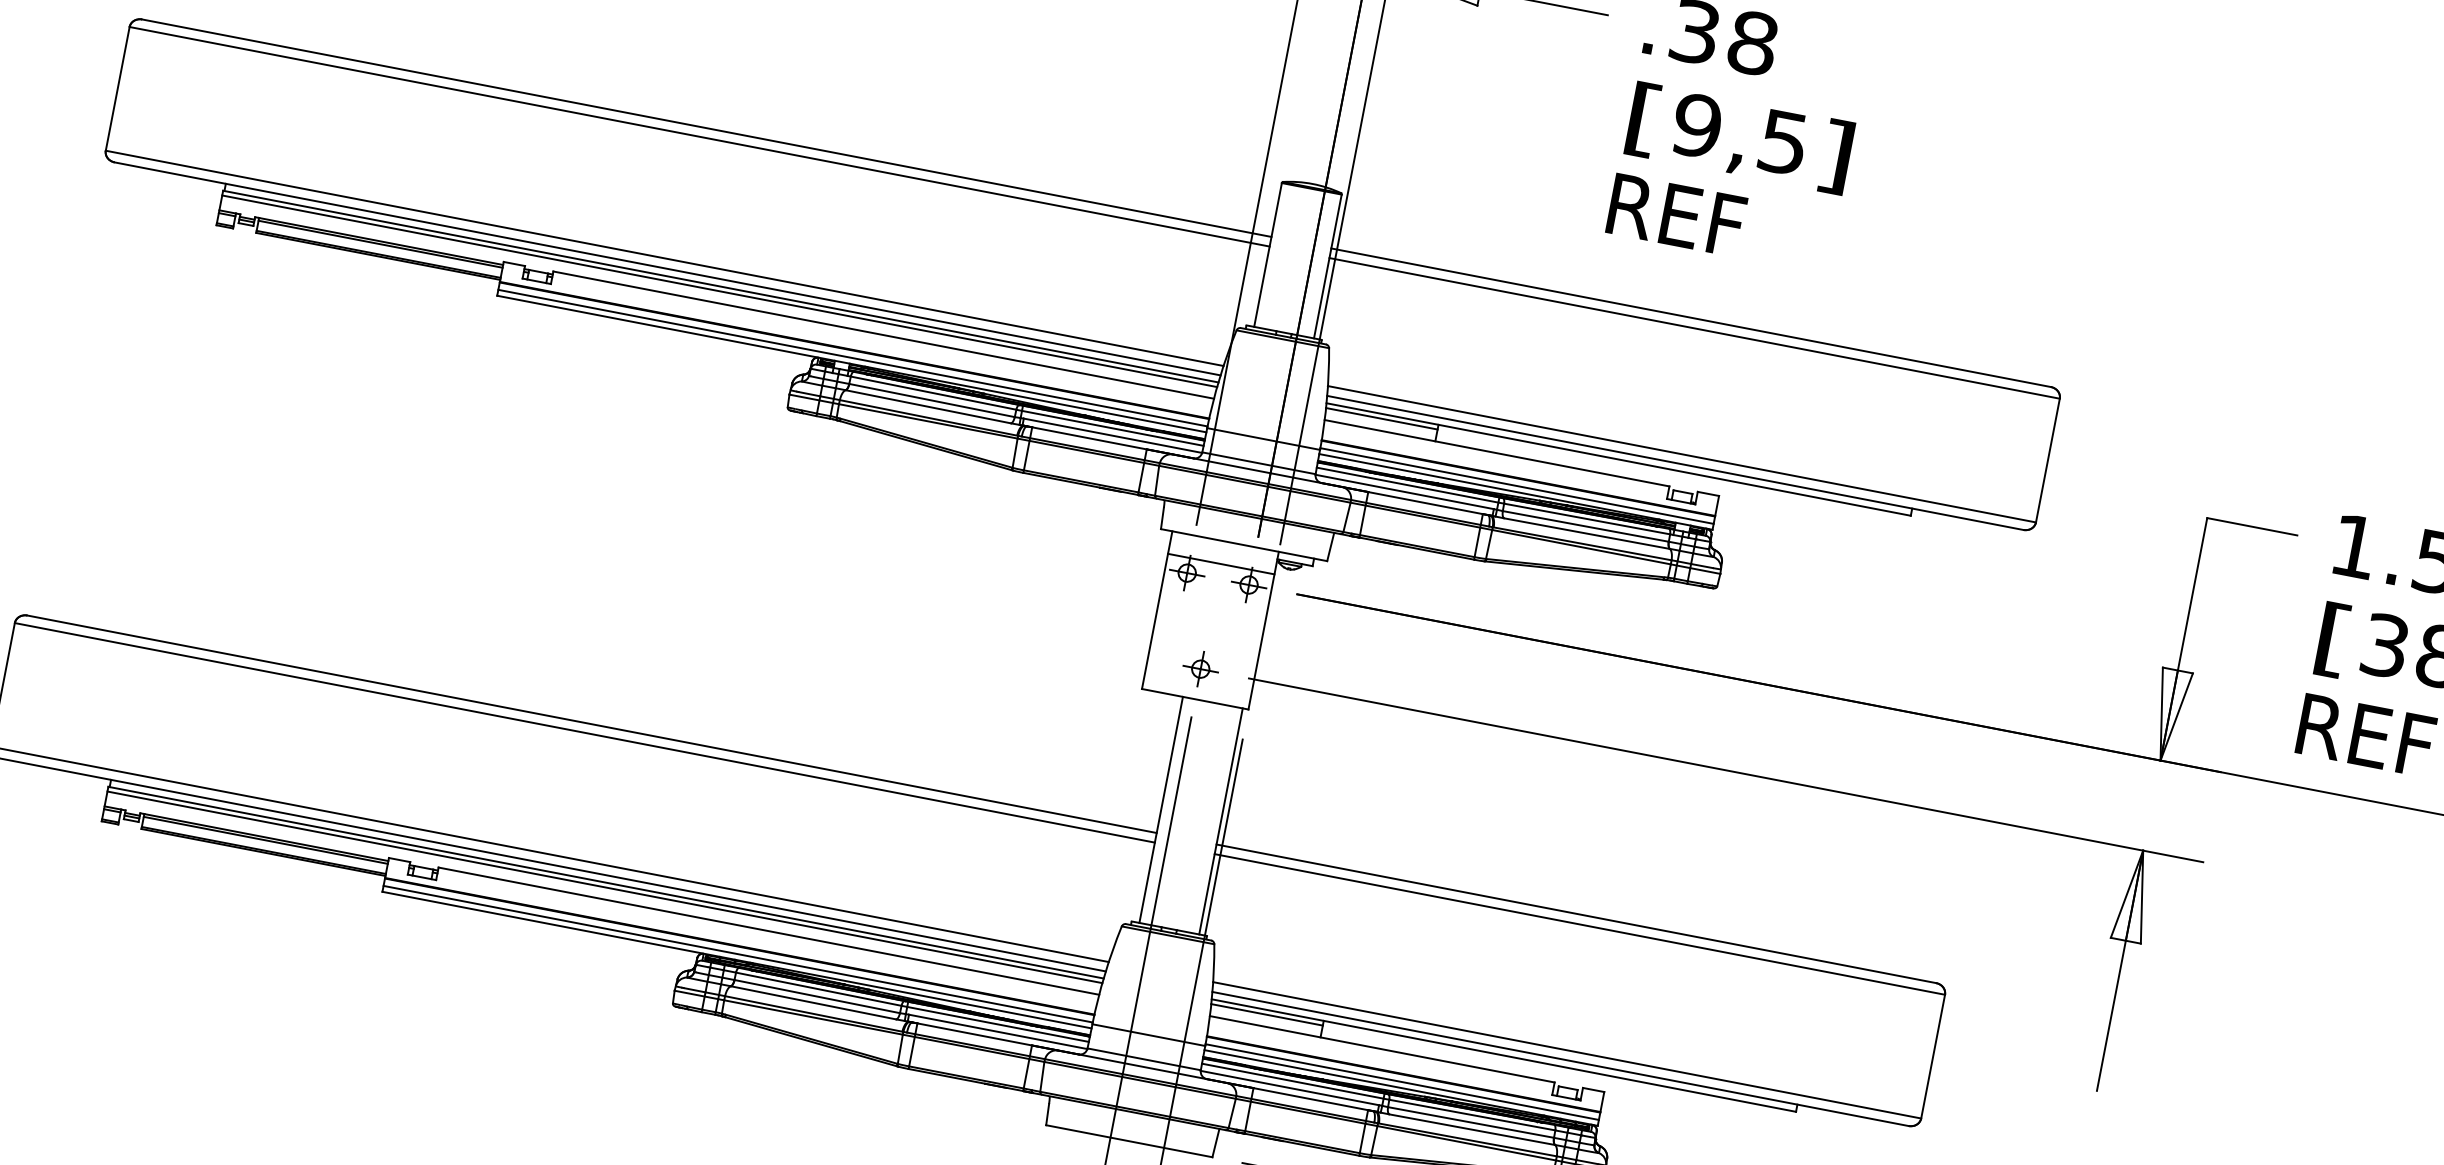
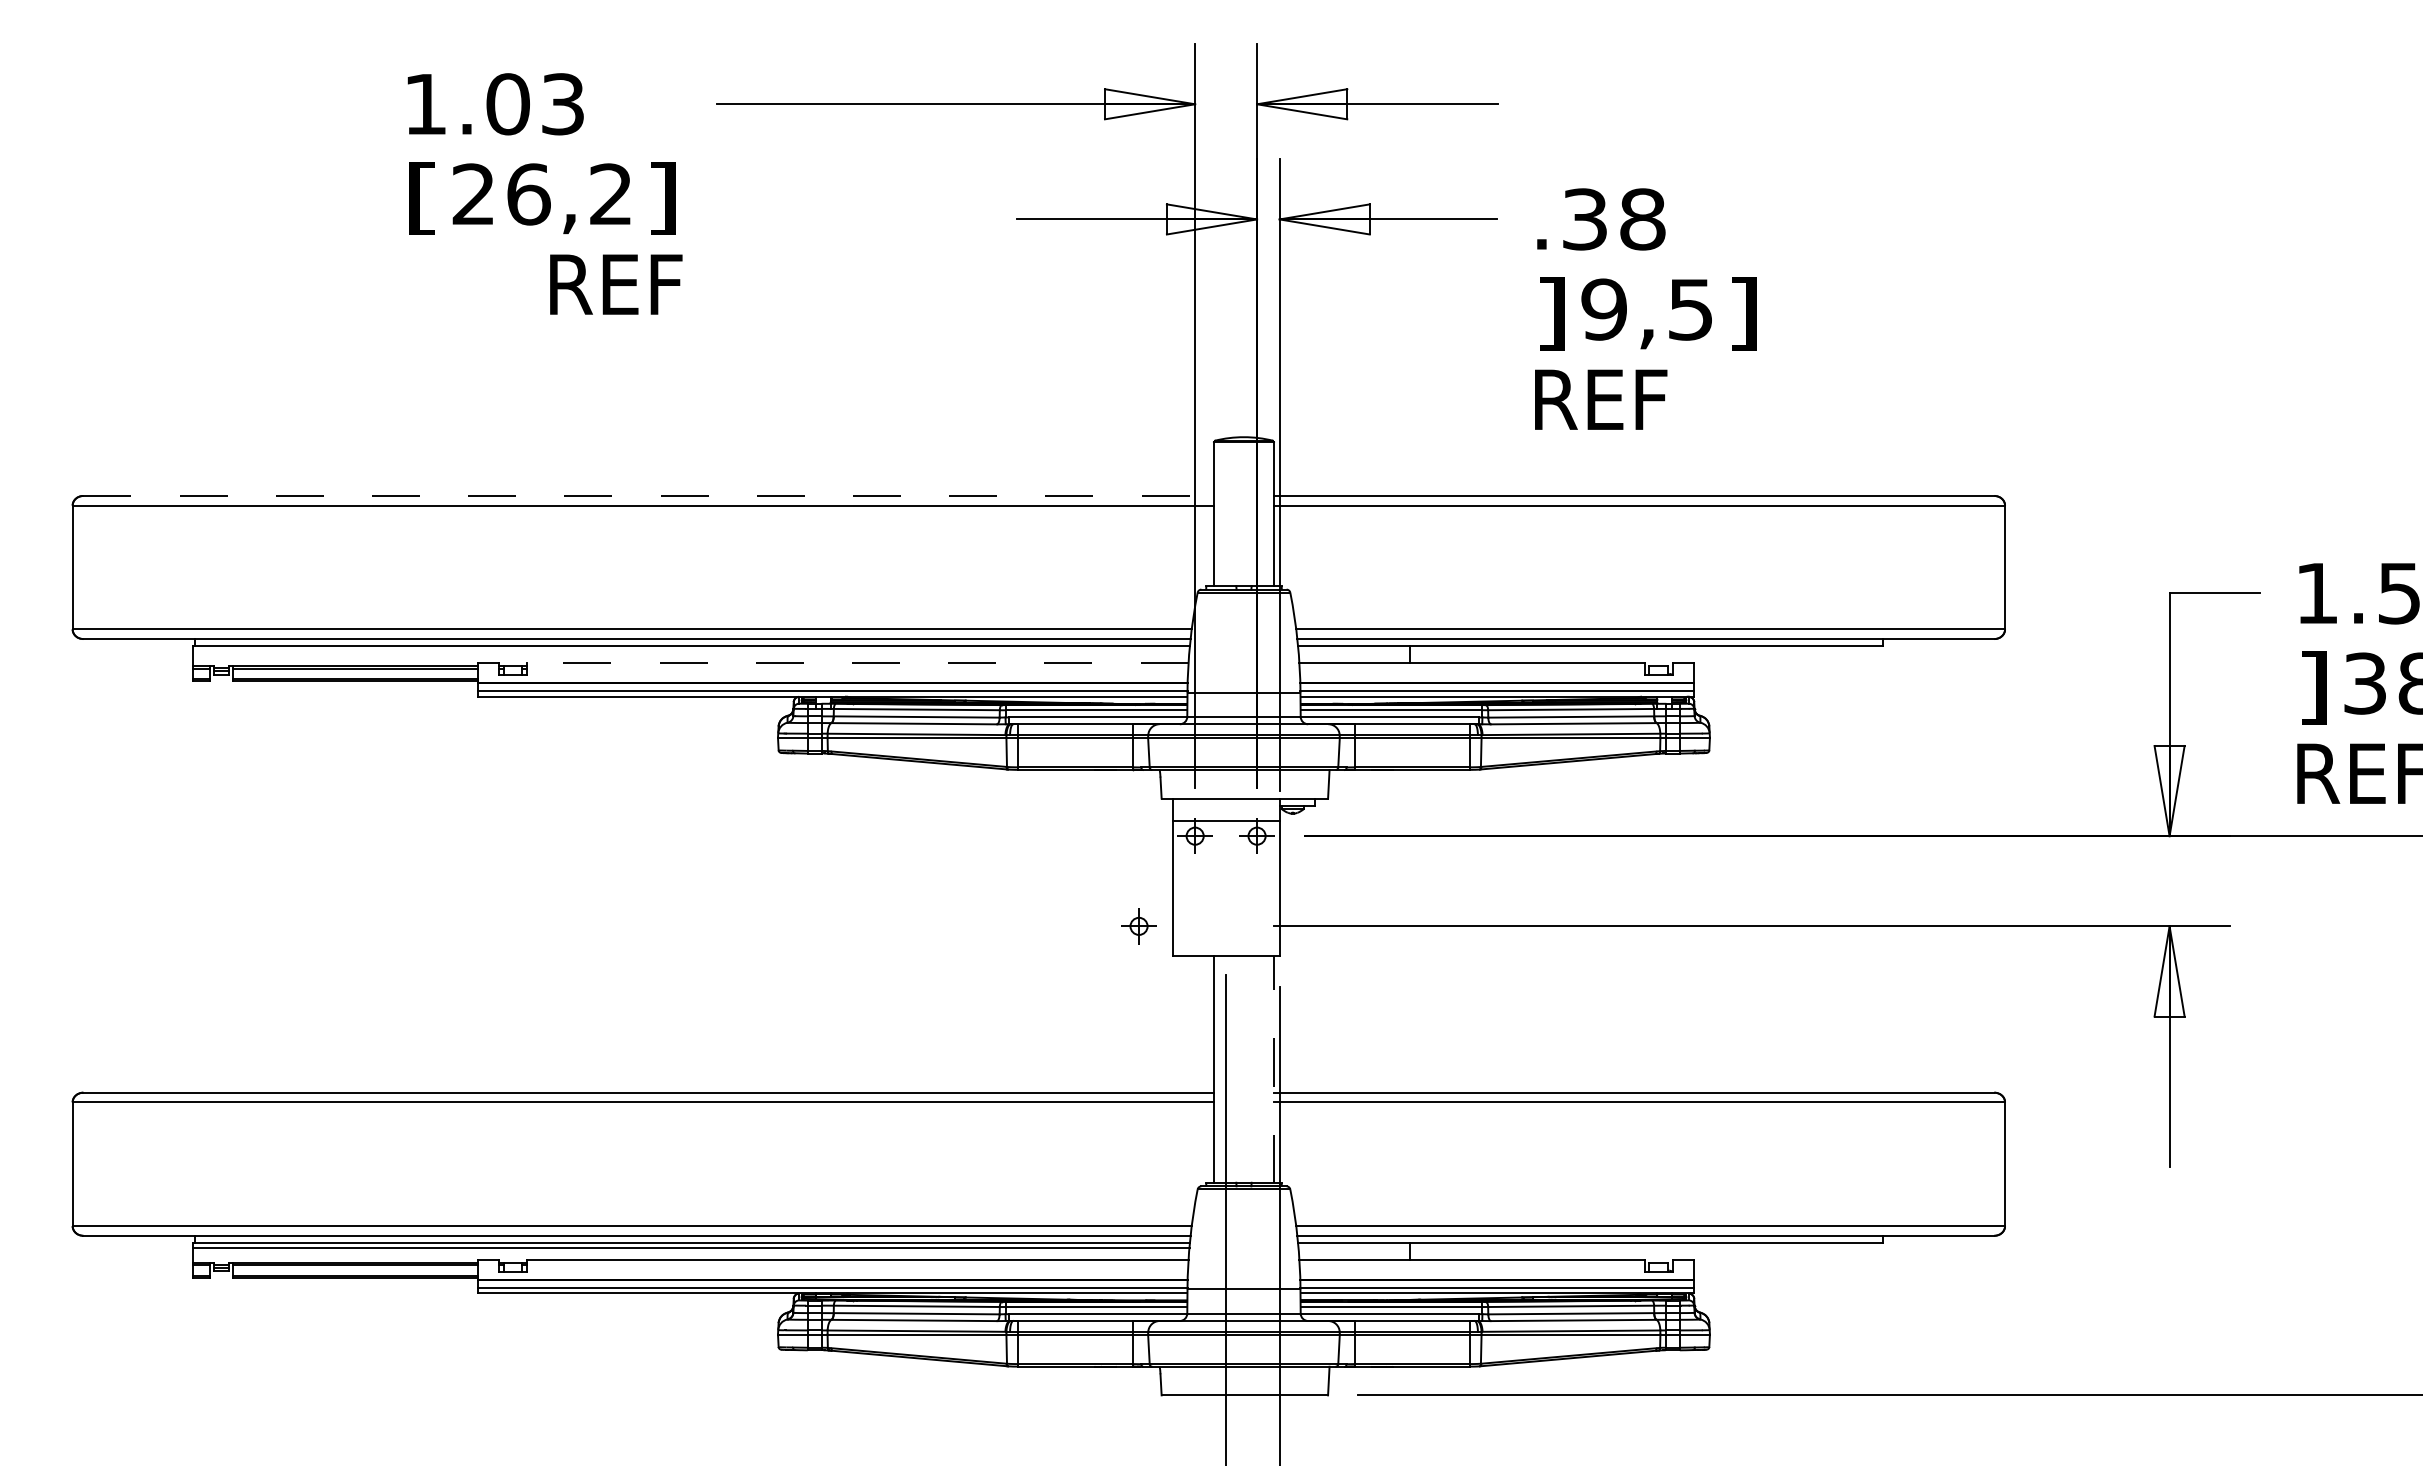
text: (1643, 119) -> (1551, 313), [ -> ]
line: (707, 127) -> (649, 495), solid -> dashed
line: (719, 291) -> (691, 651), removed
line: (883, 334) -> (857, 662), solid -> dashed
line: (1381, 419) -> (1354, 651), removed
text: (2332, 639) -> (2313, 687), [ -> ]
part: (1200, 669) -> (1138, 926), moved
line: (1220, 821) -> (1273, 1069), solid -> dashed
line: (1267, 1014) -> (1354, 1247), removed

